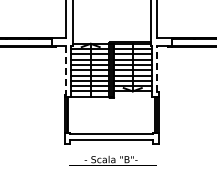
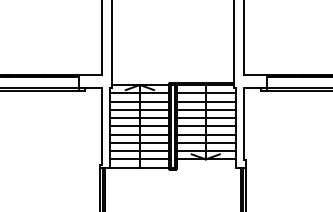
line: (157, 68) -> (244, 123), dashed -> solid
line: (66, 70) -> (101, 126), dashed -> solid

